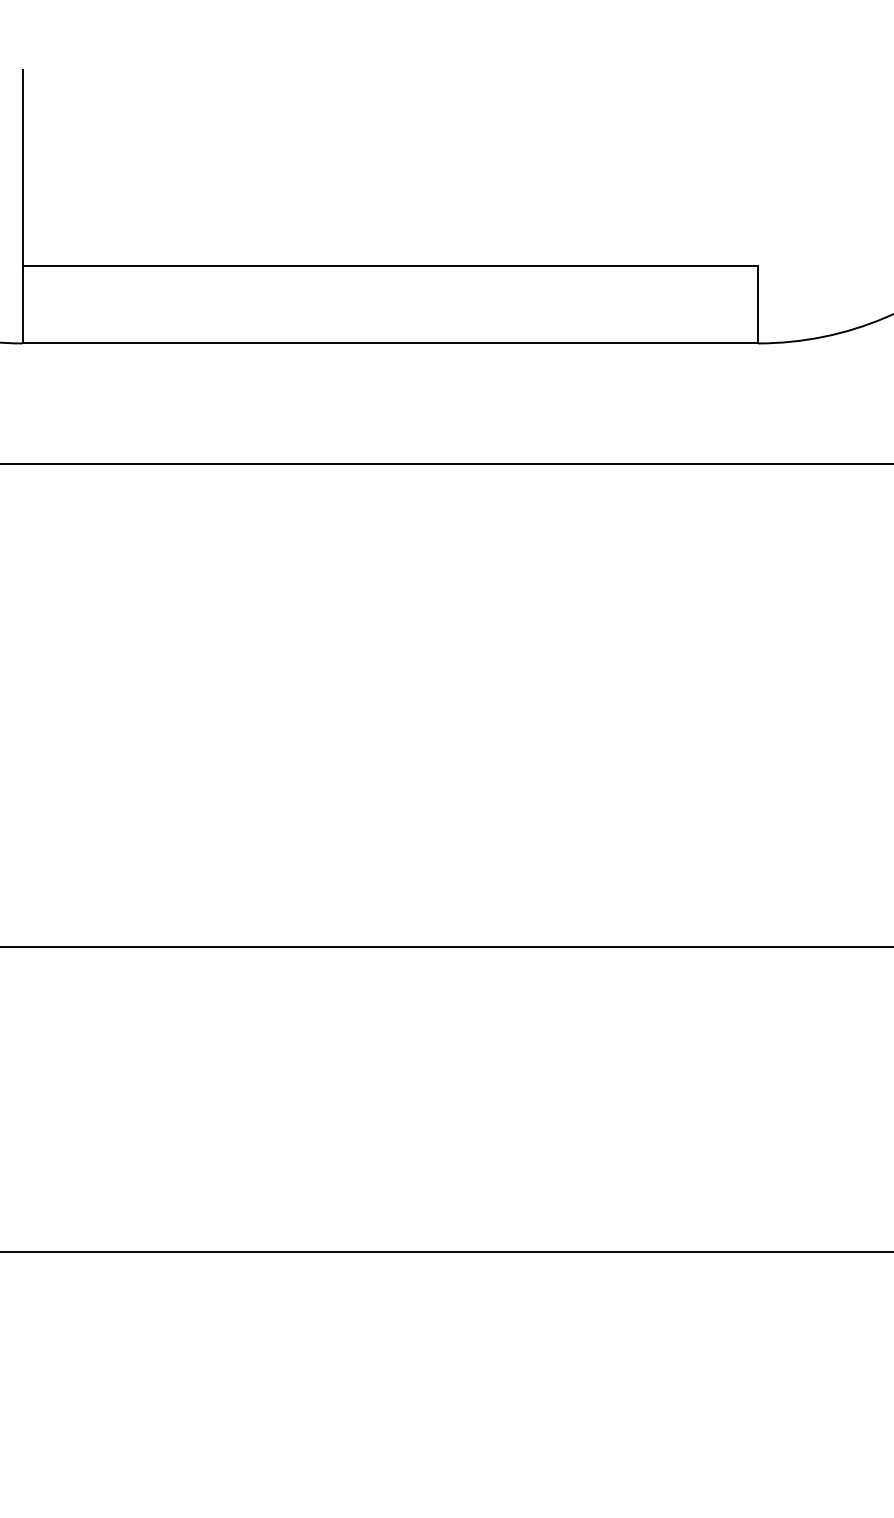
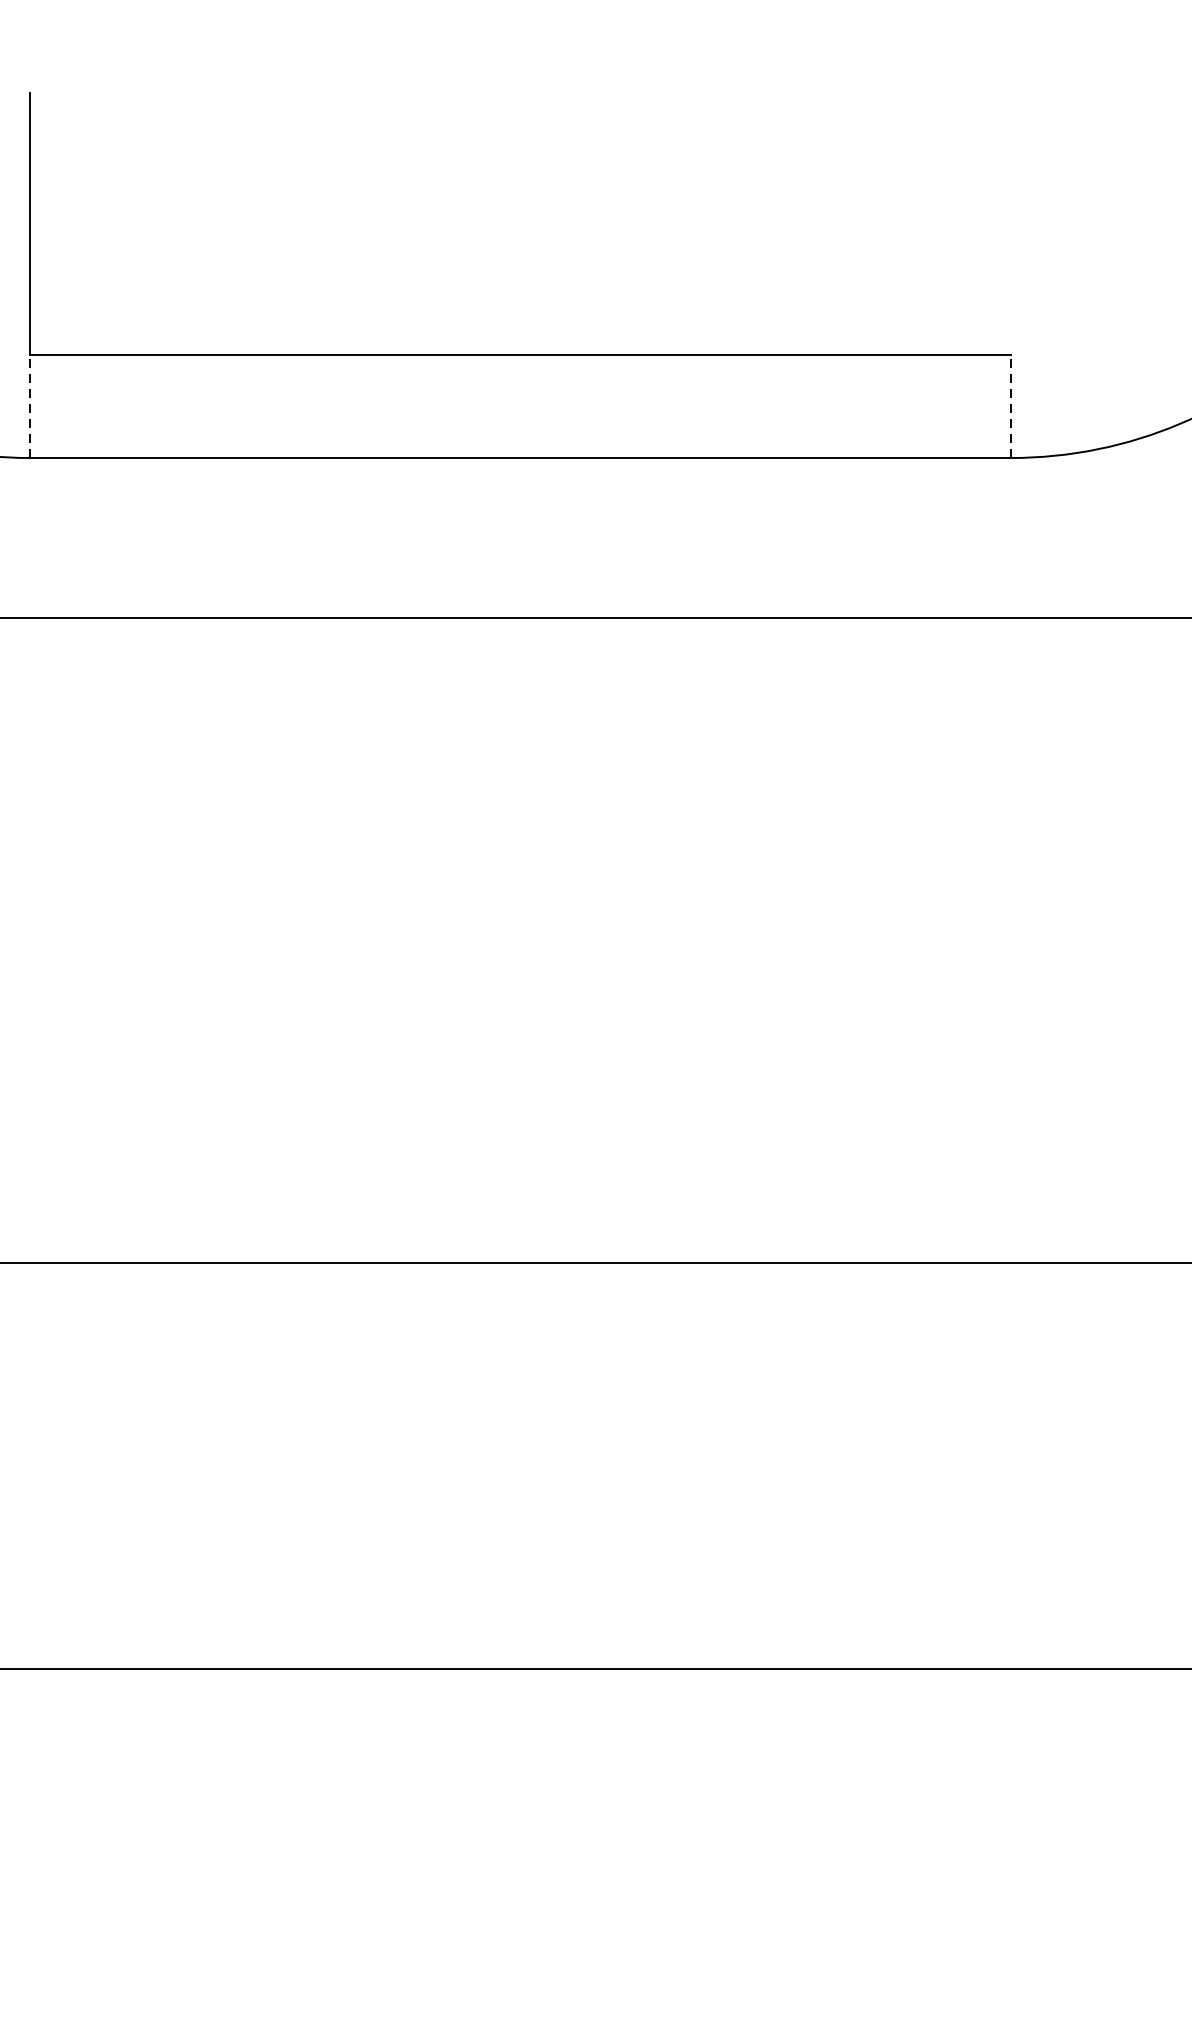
line: (22, 304) -> (30, 406), solid -> dashed
line: (758, 304) -> (1011, 406), solid -> dashed

